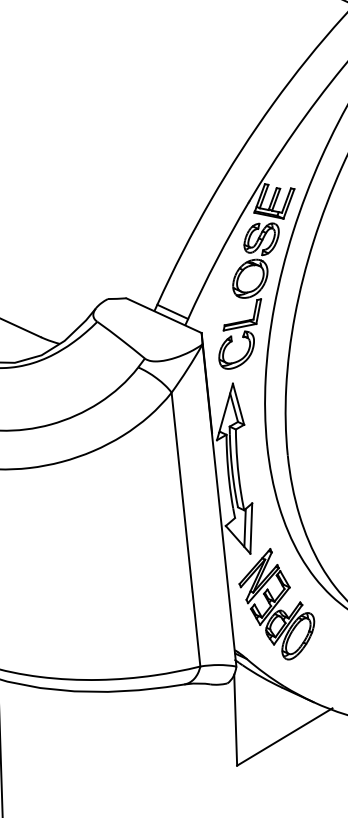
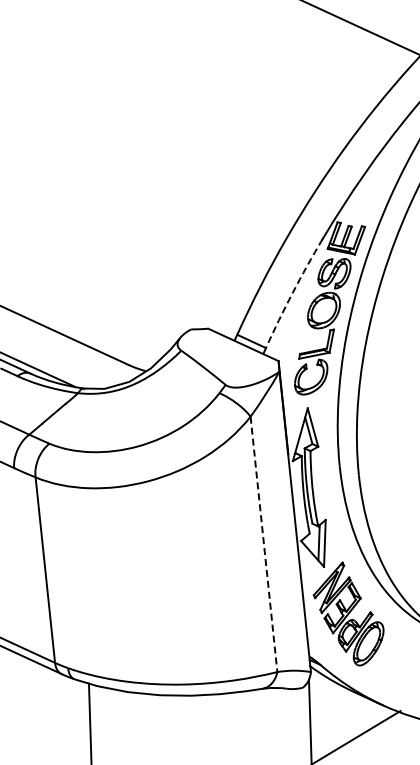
arc: (216, 259) -> (292, 292), solid -> dashed
line: (186, 529) -> (264, 544), solid -> dashed

